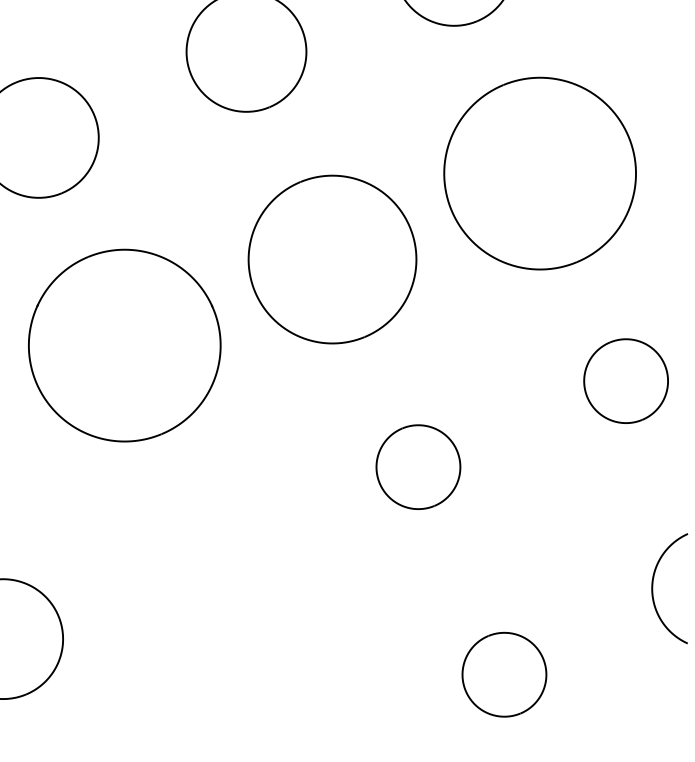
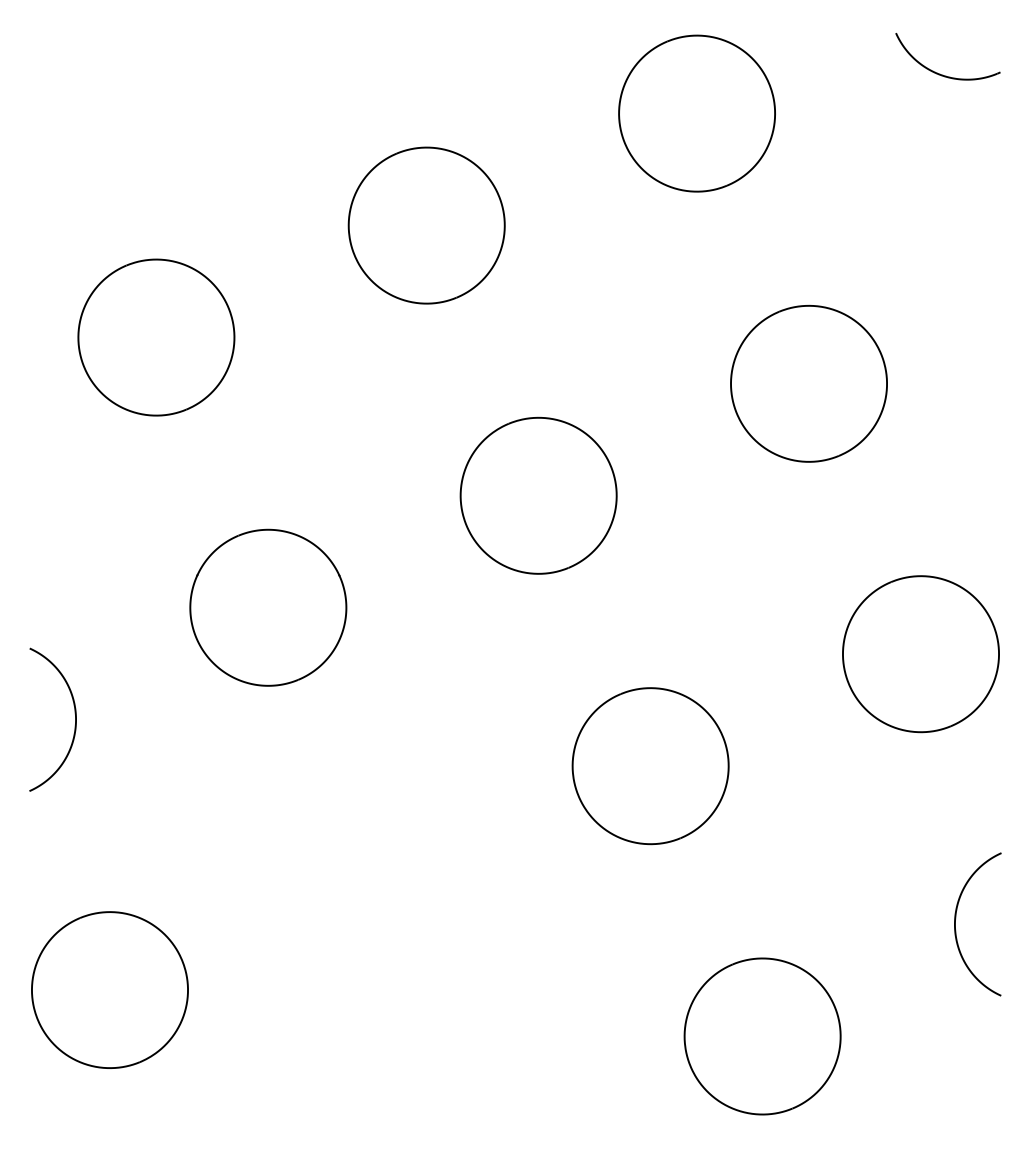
part: (539, 173) -> (808, 383), size x0.62
part: (332, 259) -> (538, 495), size x0.71
part: (124, 345) -> (268, 607), size x0.62
part: (625, 381) -> (920, 654), size x1.43
part: (418, 467) -> (650, 766), size x1.43
part: (504, 674) -> (762, 1036), size x1.43

